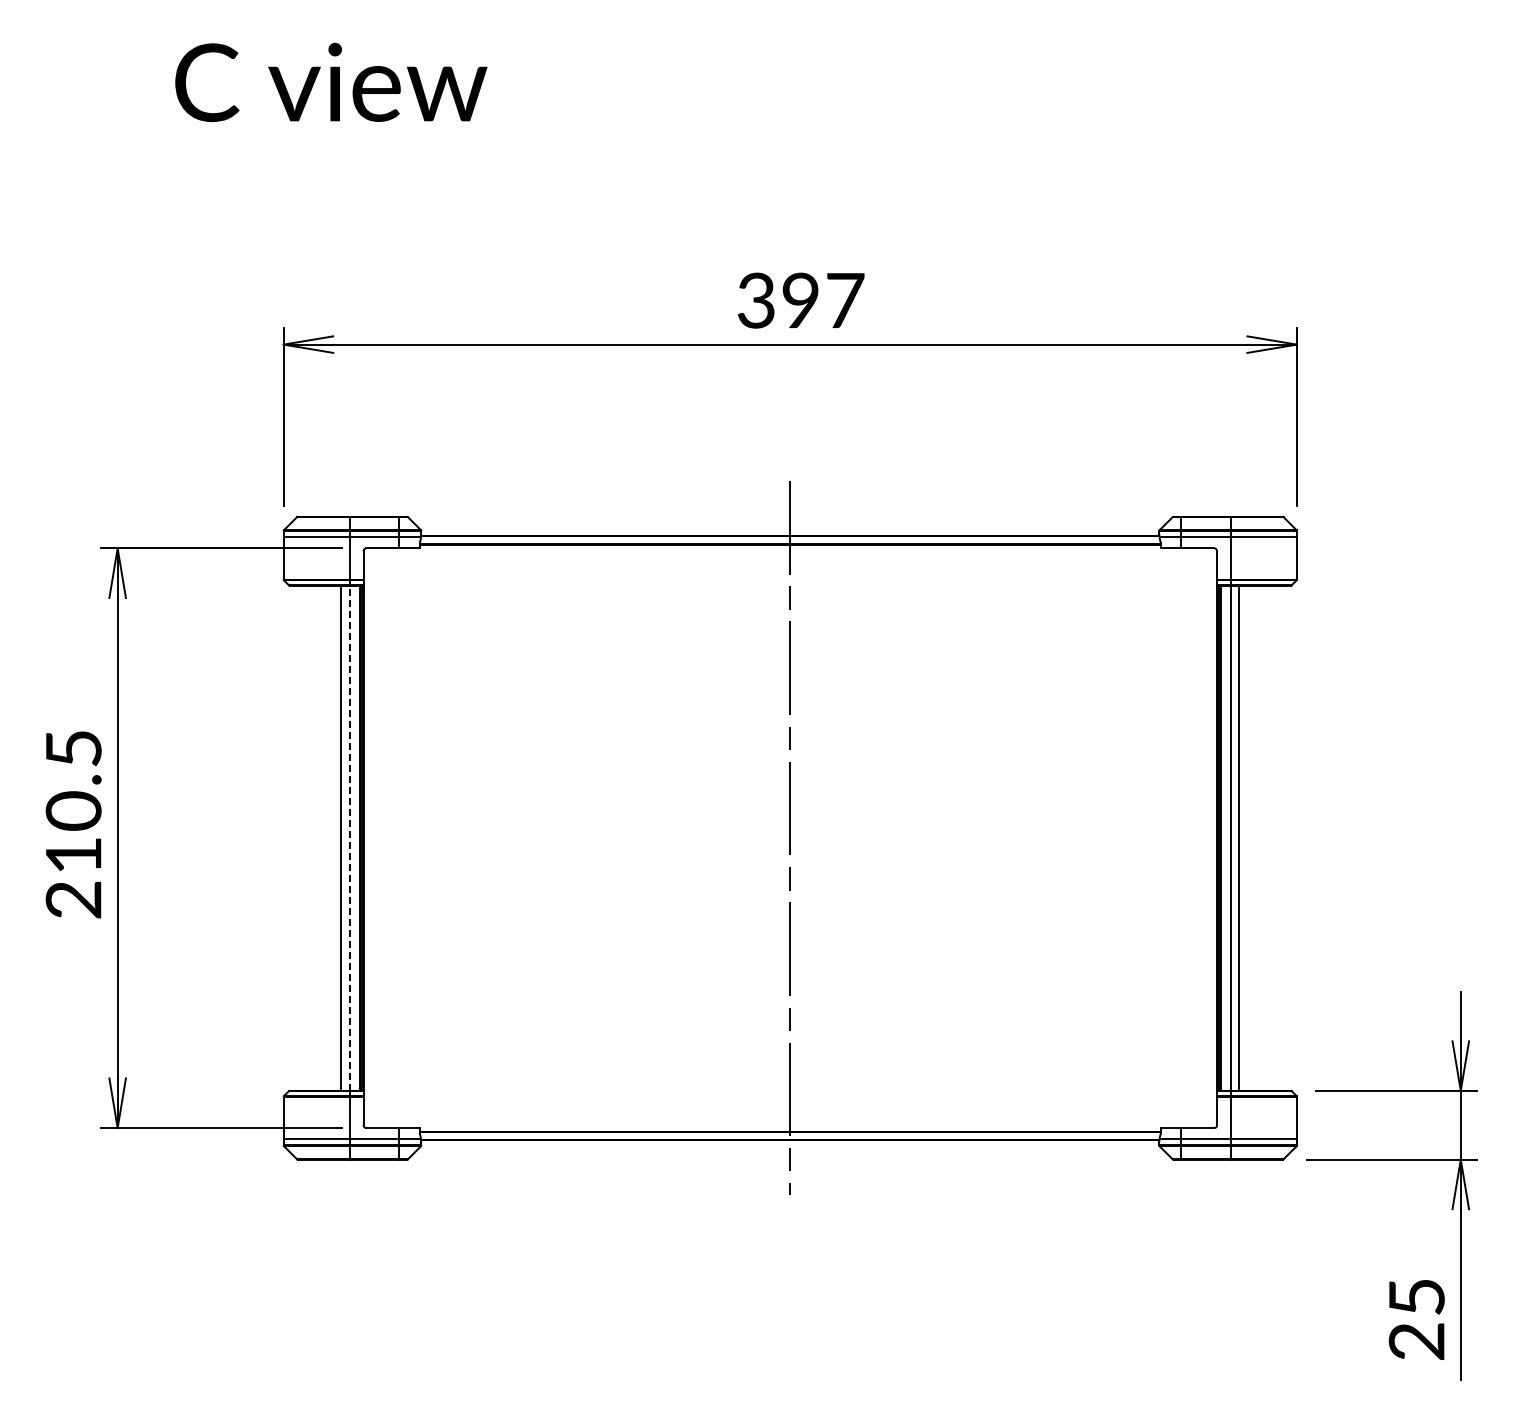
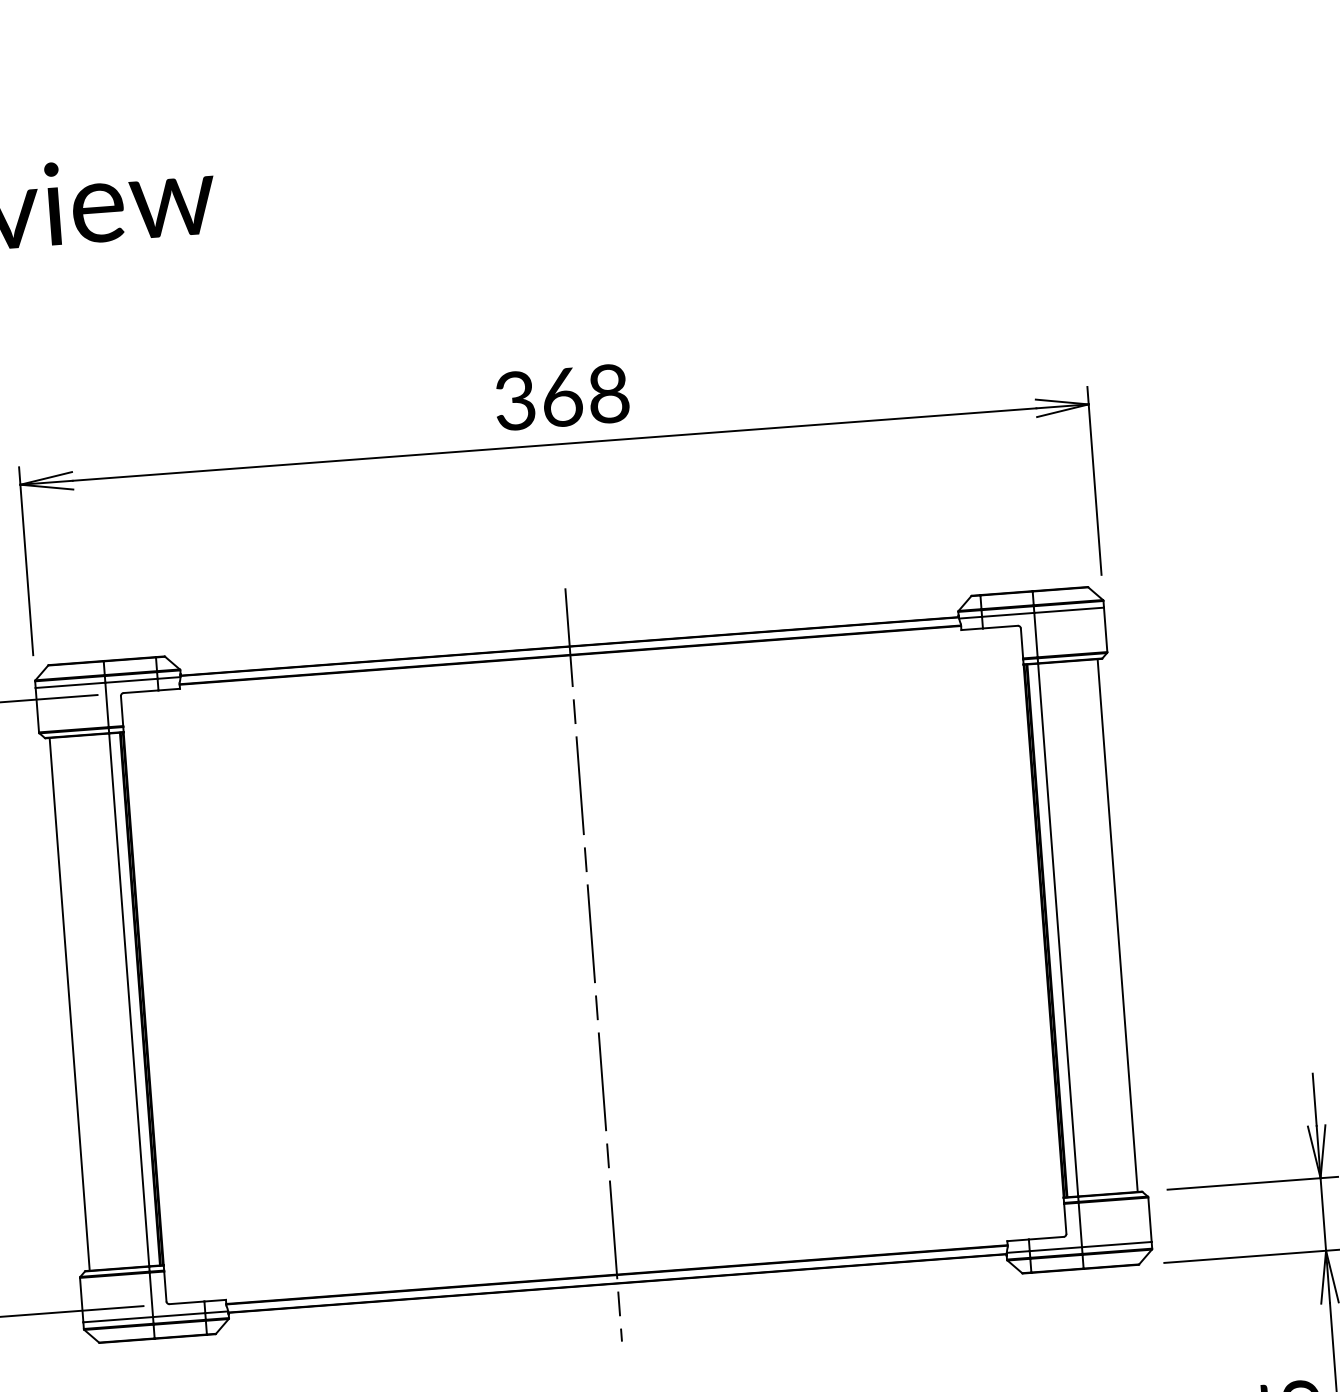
text: (823, 300) -> (586, 395), 397 -> 368
line: (341, 837) -> (69, 1003), moved
line: (1239, 837) -> (1117, 924), moved
line: (349, 838) -> (128, 1000), dashed -> solid

